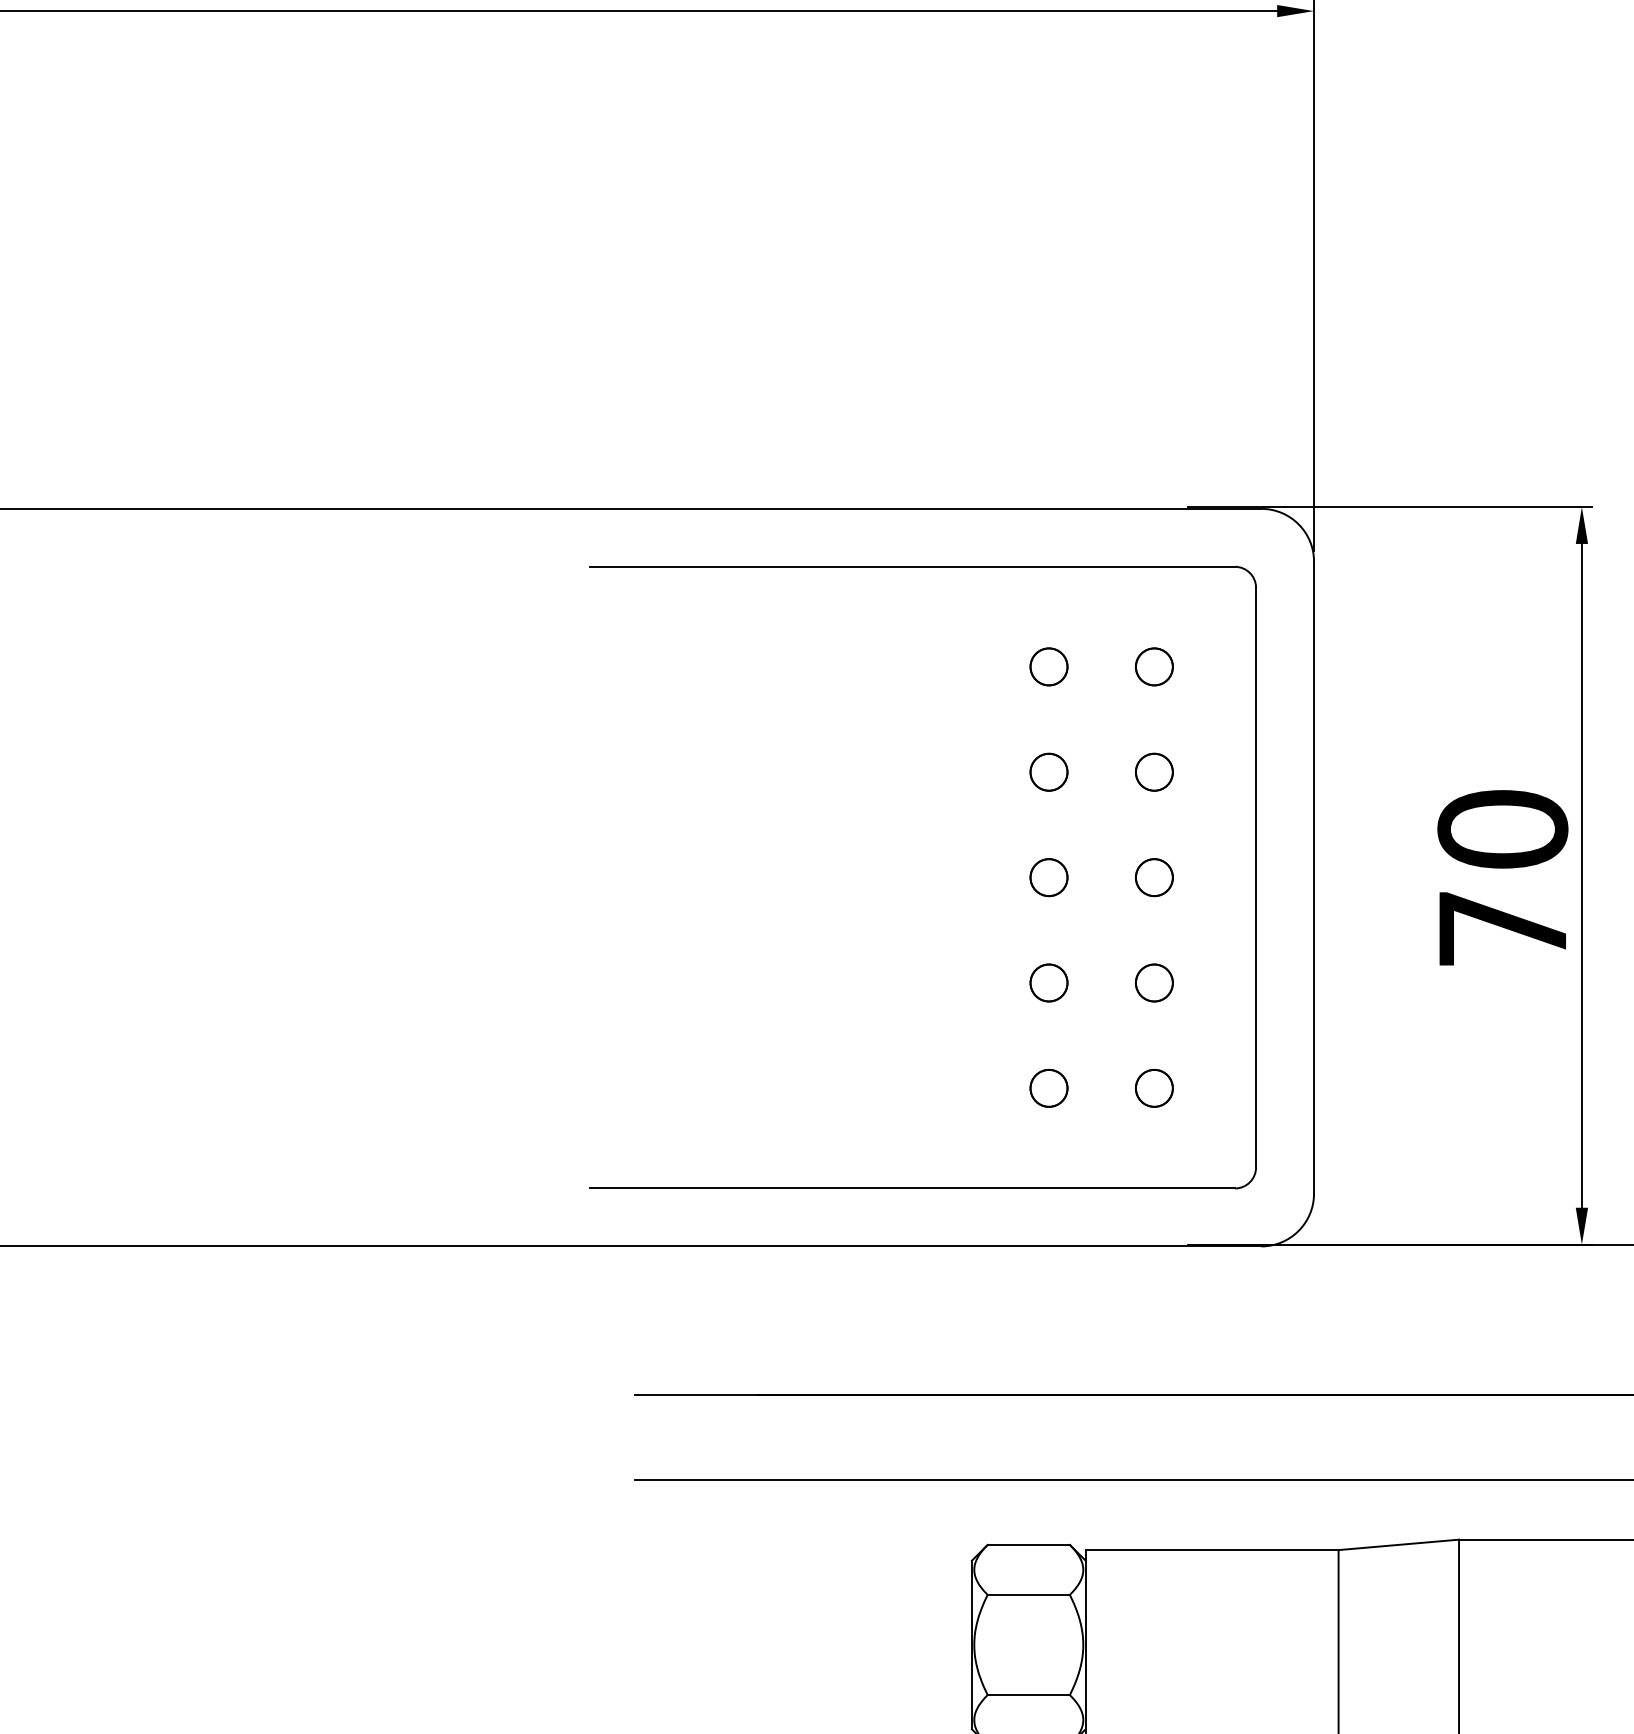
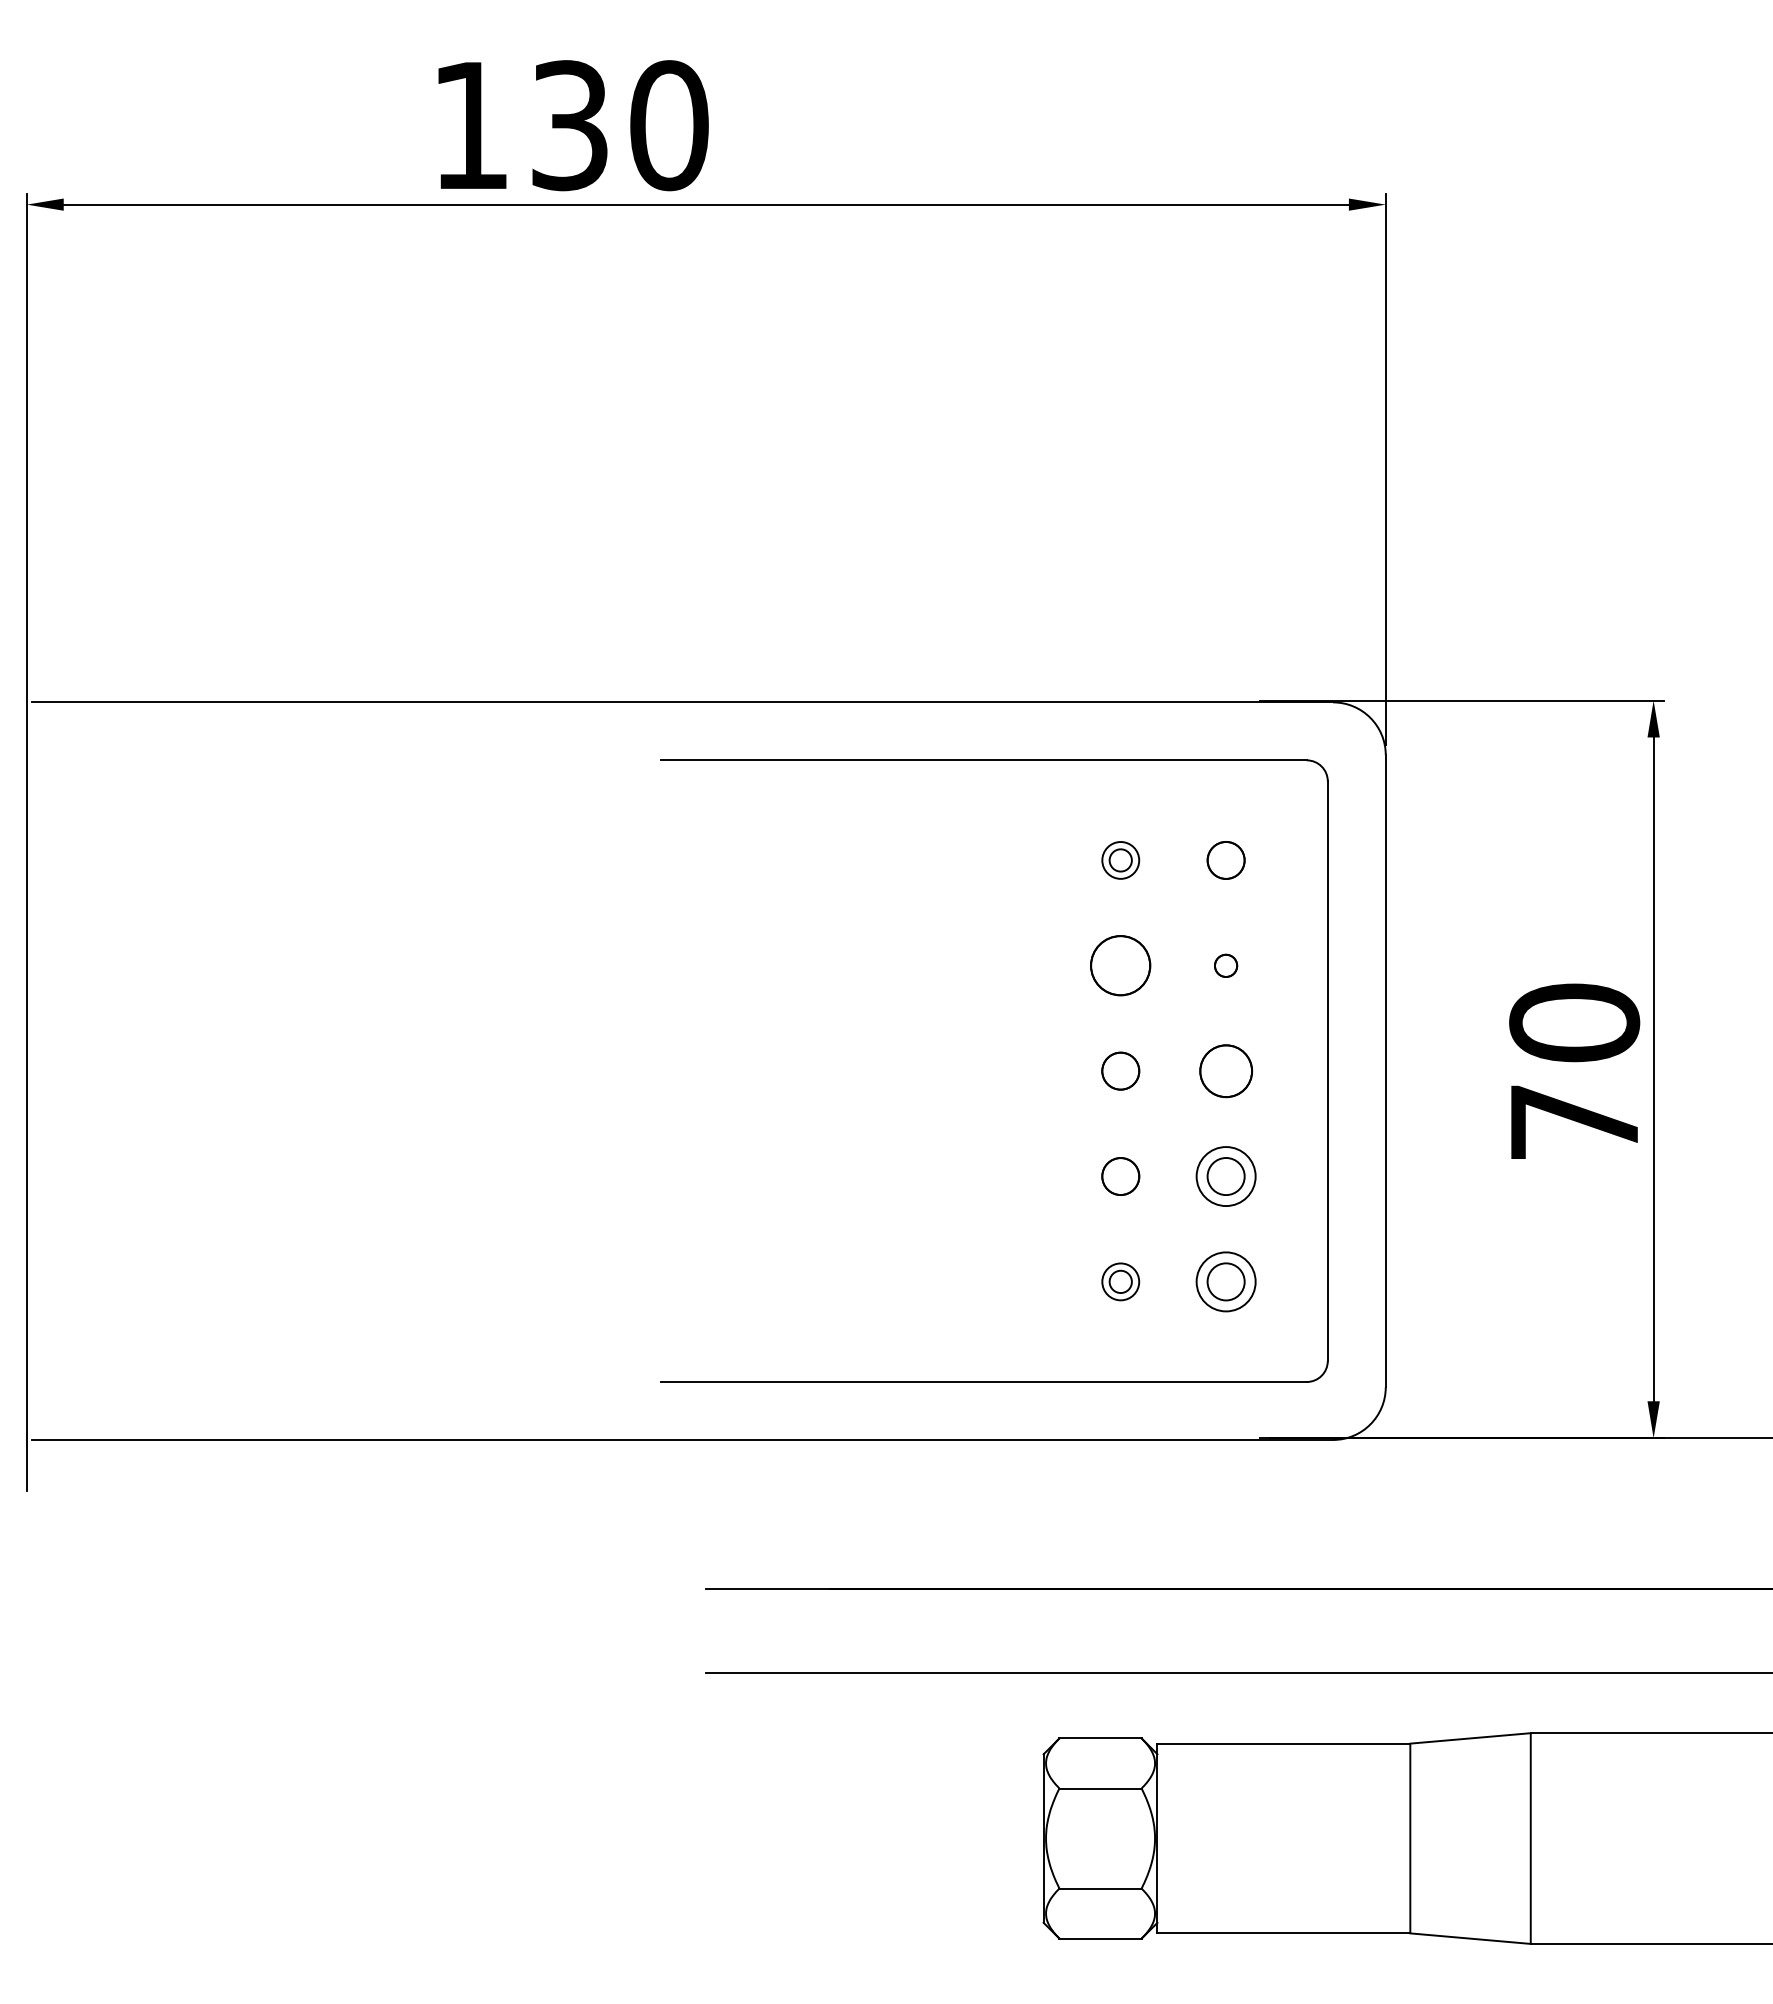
circle: (1048, 665) -> (1120, 859), size x0.6
circle: (1048, 771) -> (1120, 965), size x1.6
circle: (1153, 771) -> (1225, 965), size x0.6
circle: (1153, 876) -> (1225, 1070), size x1.4
circle: (1153, 982) -> (1225, 1176), size x1.6
circle: (1048, 1087) -> (1120, 1281), size x0.6
circle: (1153, 1087) -> (1225, 1281), size x1.6

